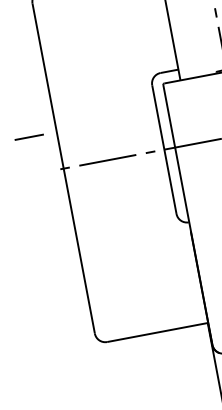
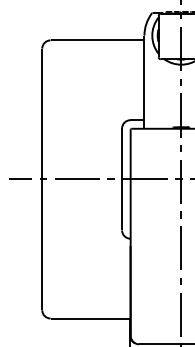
line: (29, 136) -> (20, 178), moved

